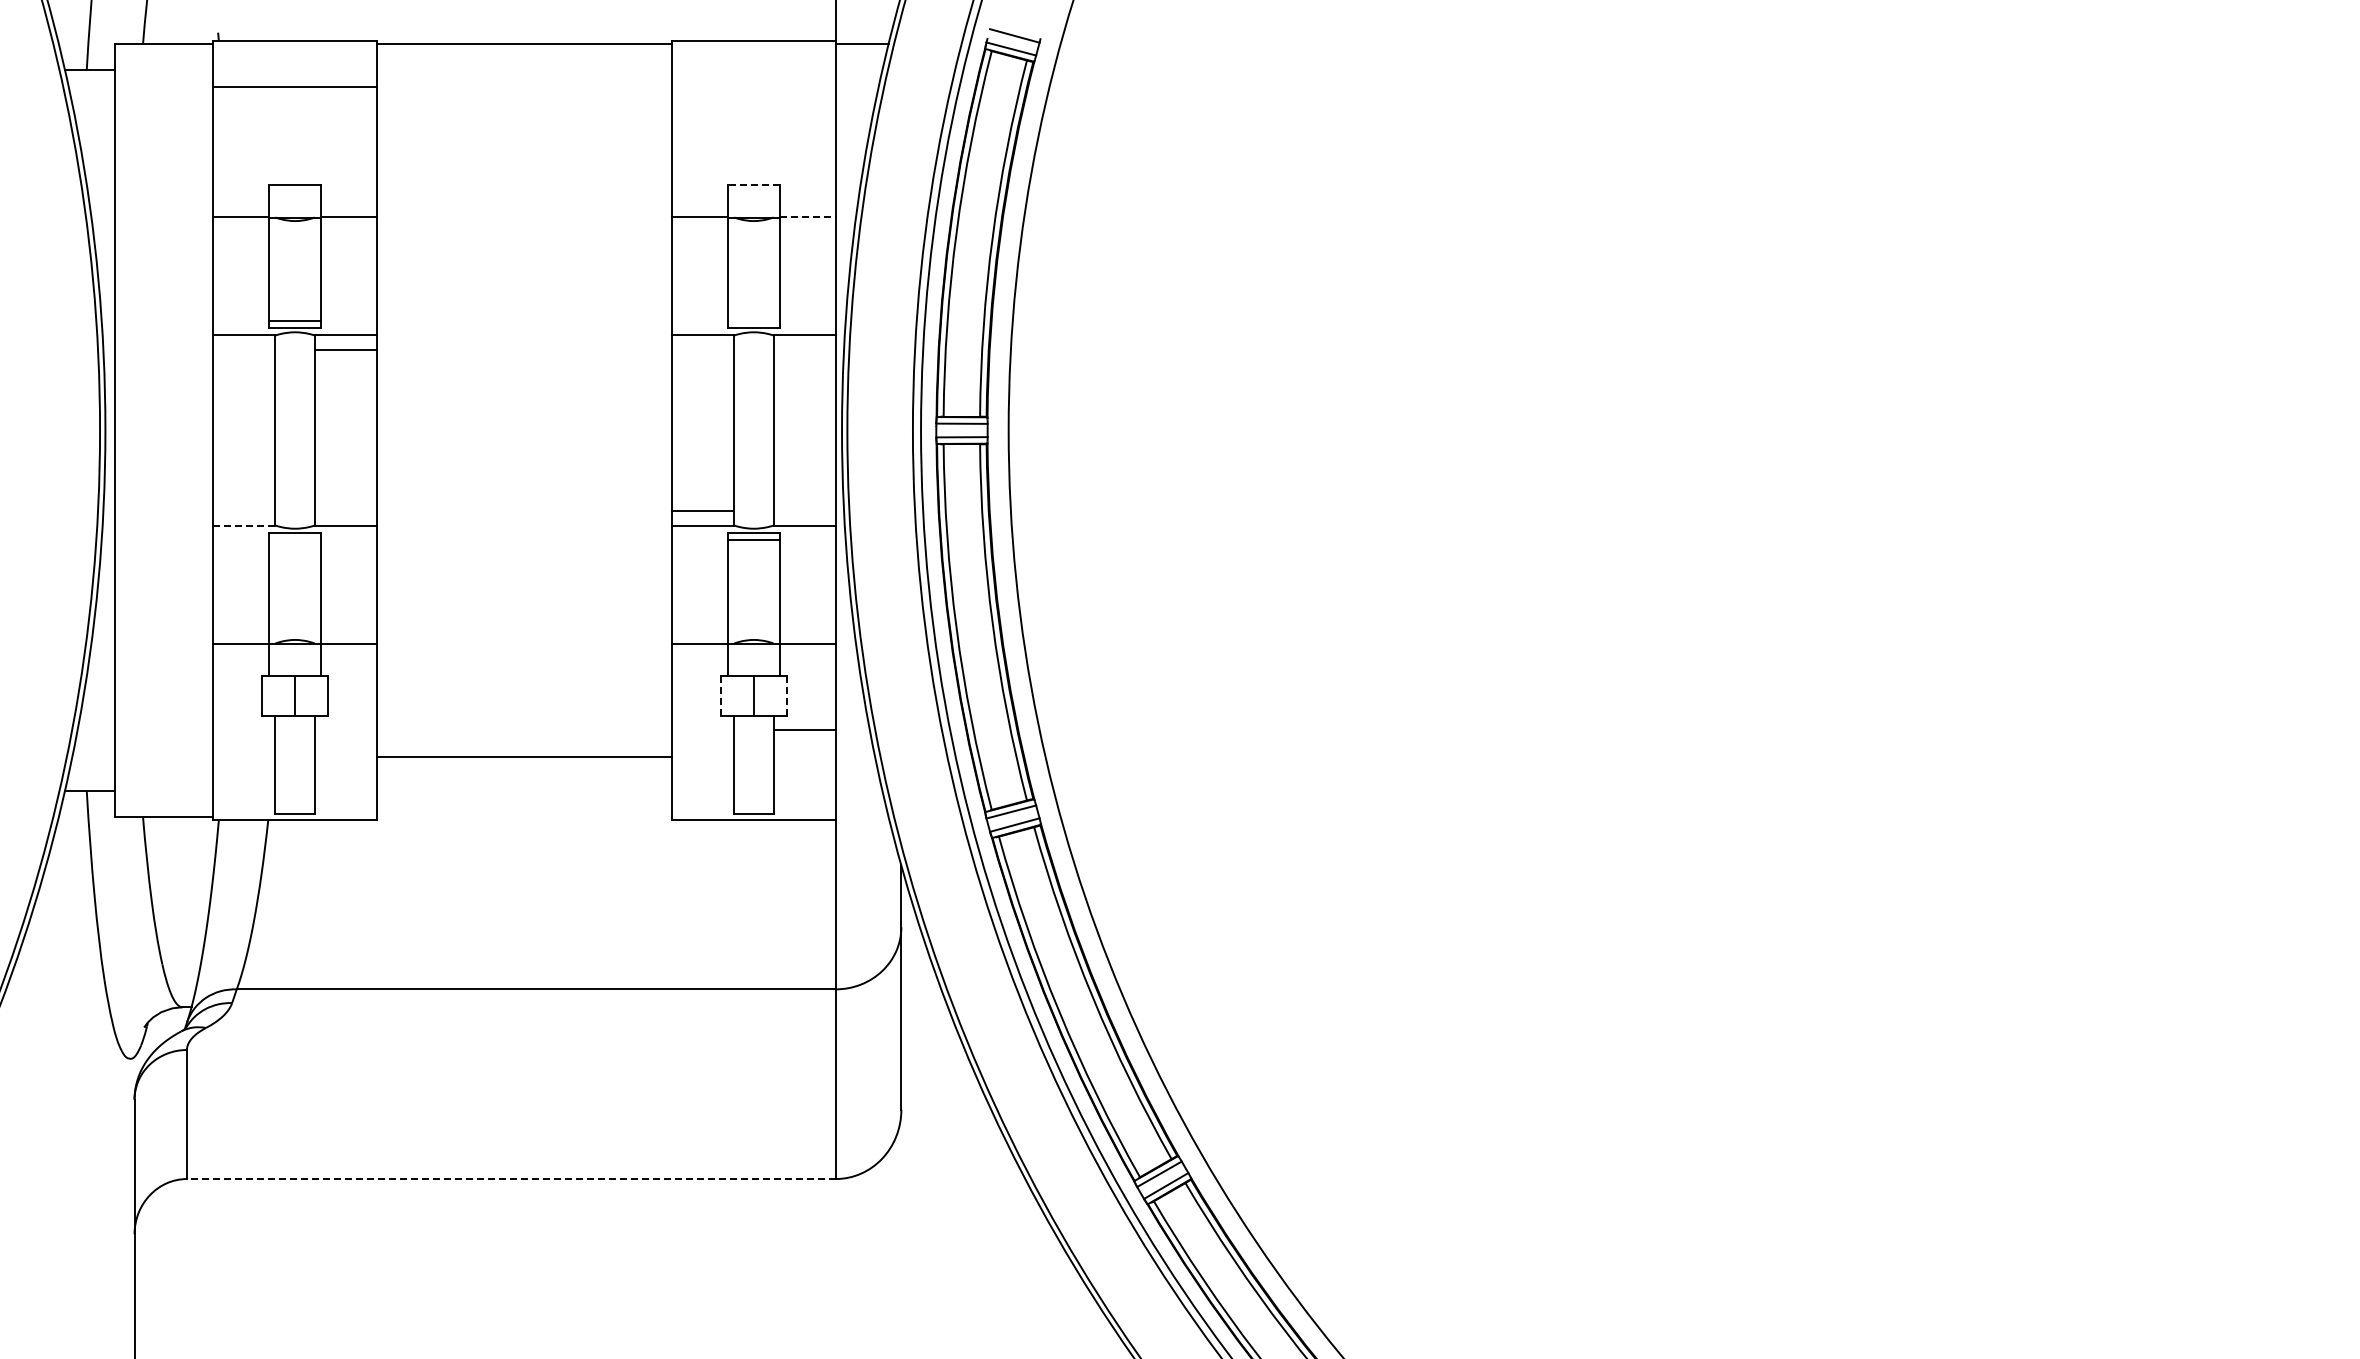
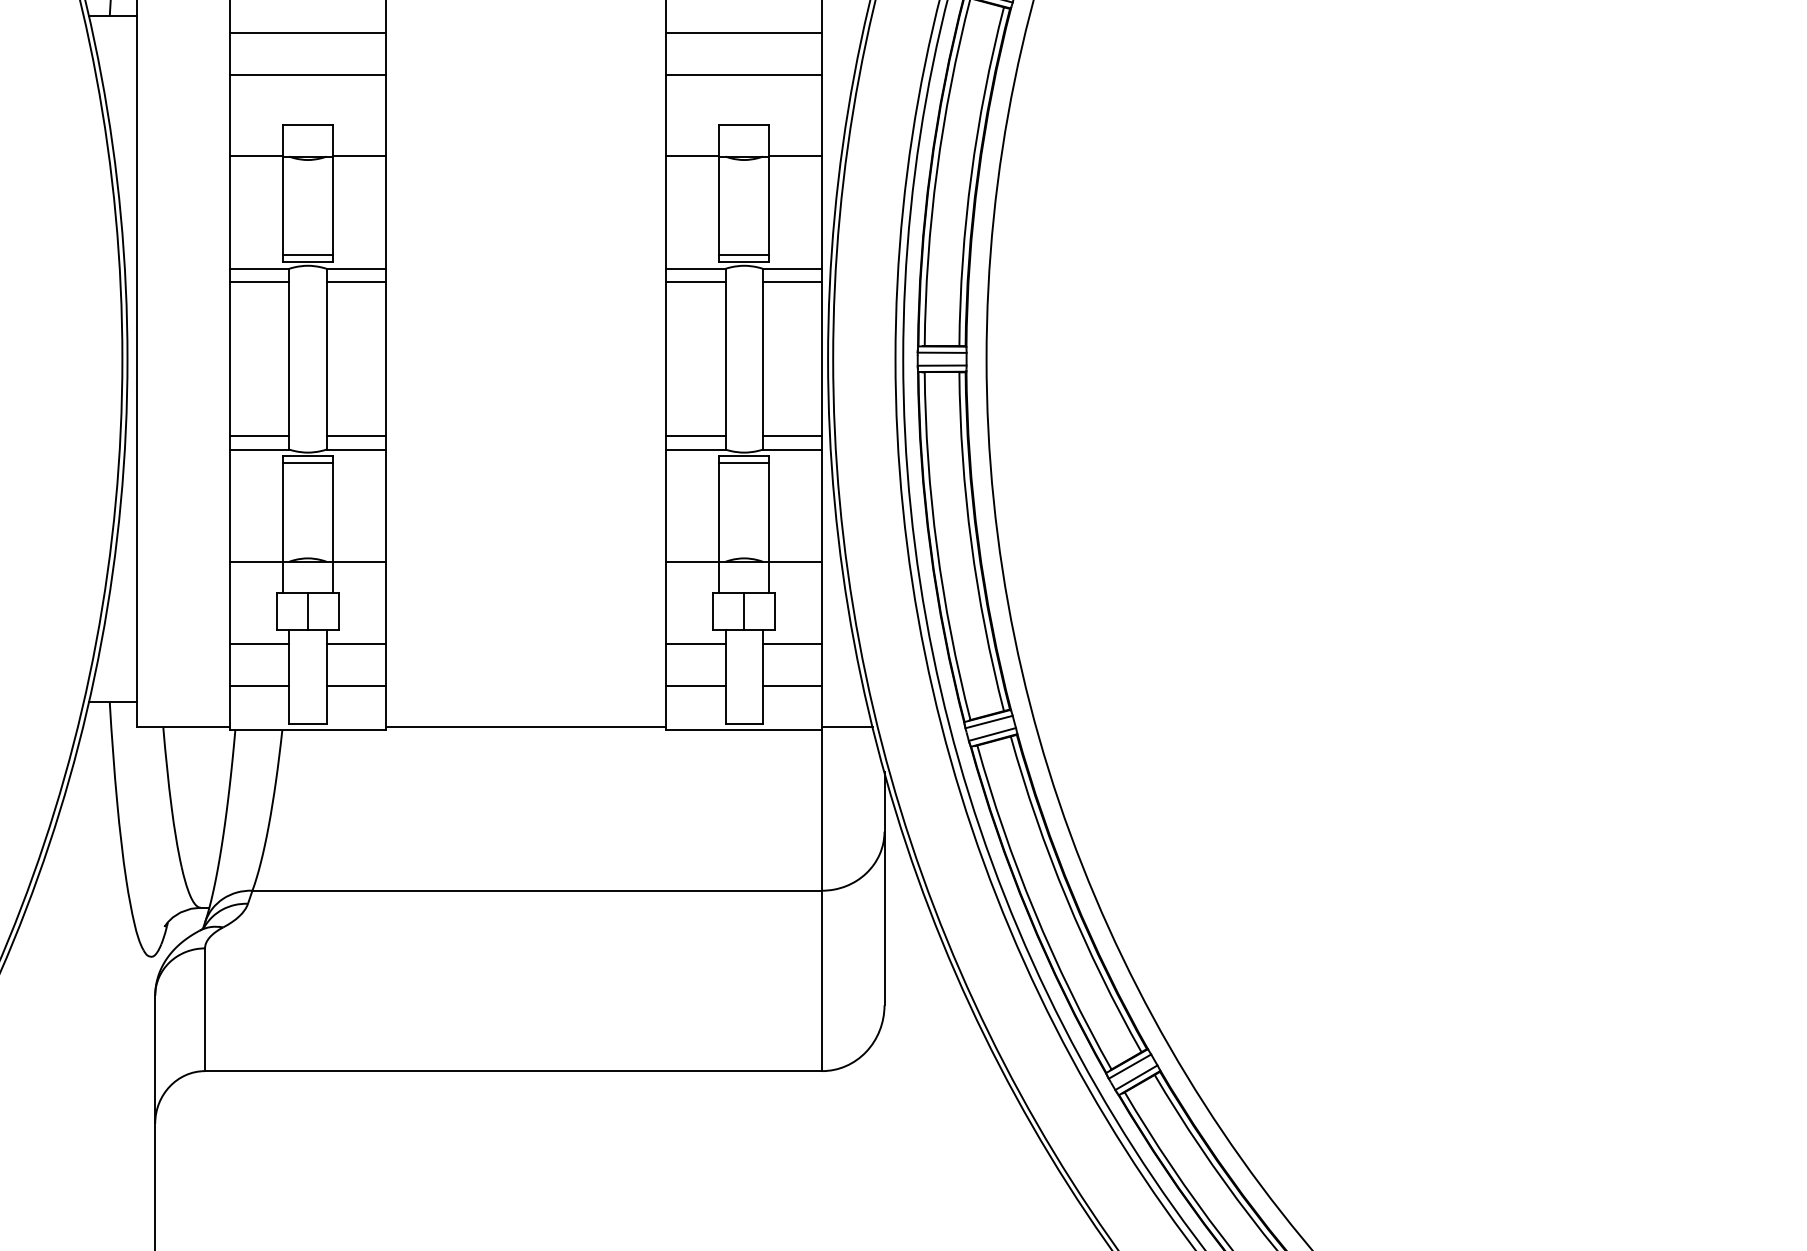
line: (753, 87) -> (743, 32), added
line: (295, 131) -> (308, 74), added
line: (753, 131) -> (743, 74), added
line: (753, 184) -> (743, 125), dashed -> solid
line: (807, 216) -> (795, 155), dashed -> solid
line: (753, 320) -> (743, 254), added
line: (244, 349) -> (259, 282), added
line: (702, 349) -> (695, 282), added
line: (804, 349) -> (792, 282), added
line: (244, 511) -> (259, 436), added
line: (345, 511) -> (355, 436), added
line: (804, 511) -> (792, 436), added
line: (243, 525) -> (258, 449), dashed -> solid
line: (294, 540) -> (307, 463), added
line: (721, 695) -> (713, 611), dashed -> solid
line: (786, 695) -> (775, 611), dashed -> solid
line: (244, 729) -> (259, 643), added
line: (345, 729) -> (355, 643), added
line: (702, 729) -> (695, 643), added
line: (524, 757) -> (526, 727), moved
line: (244, 773) -> (259, 685), added
line: (345, 773) -> (355, 685), added
line: (702, 773) -> (695, 685), added
line: (804, 773) -> (792, 685), added
line: (861, 817) -> (846, 727), added
line: (510, 1179) -> (512, 1071), dashed -> solid

